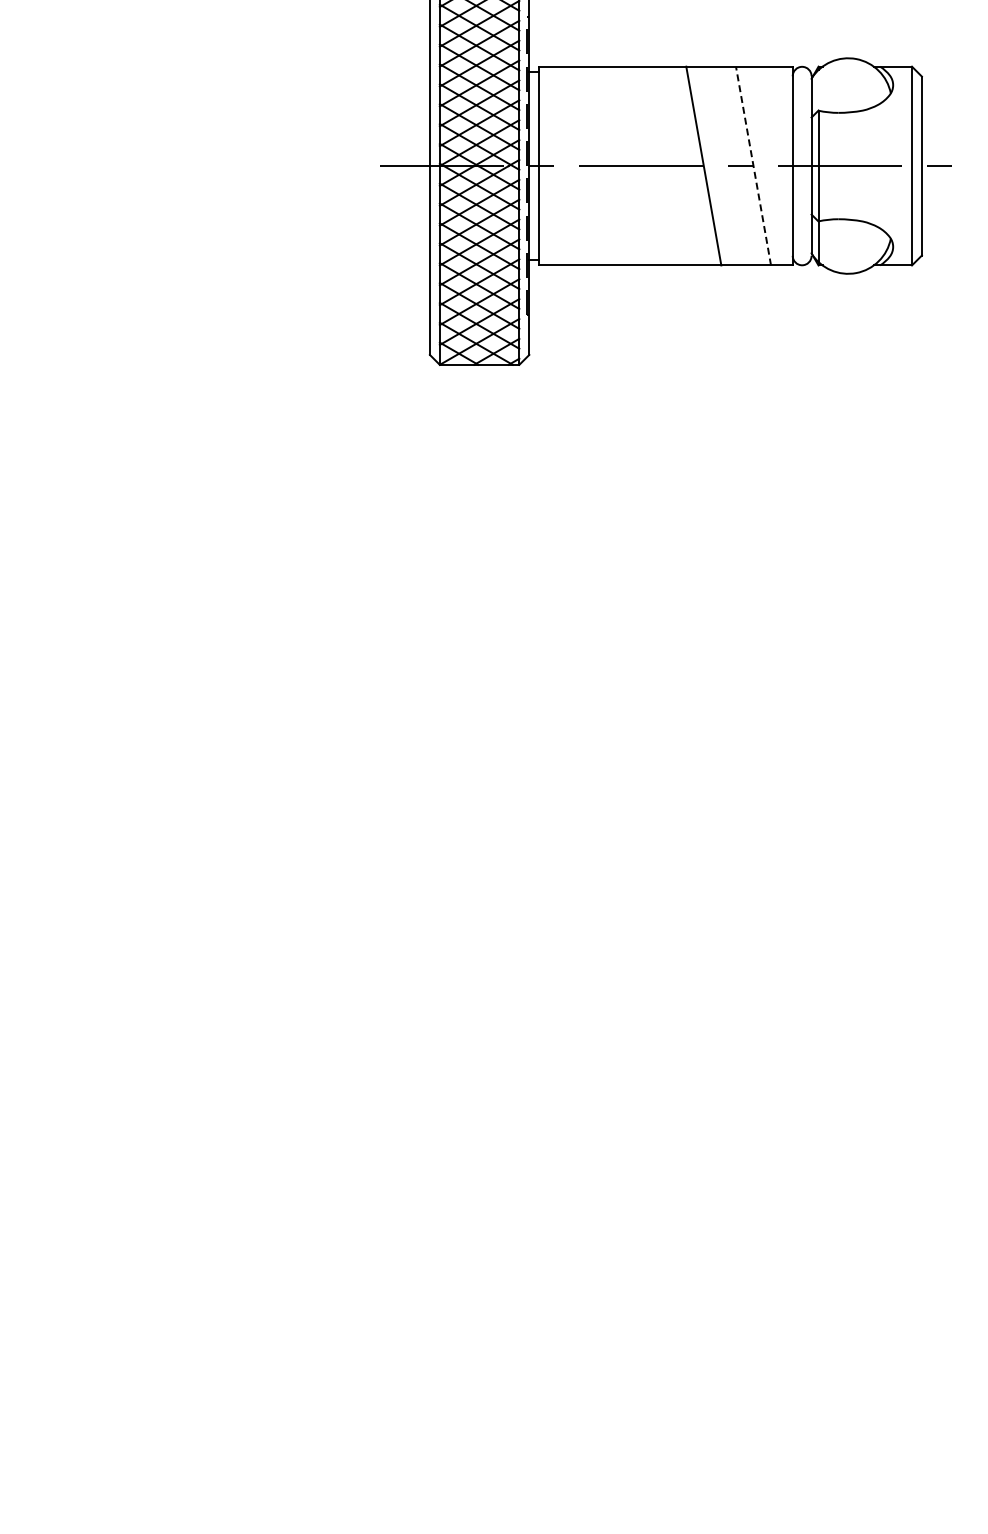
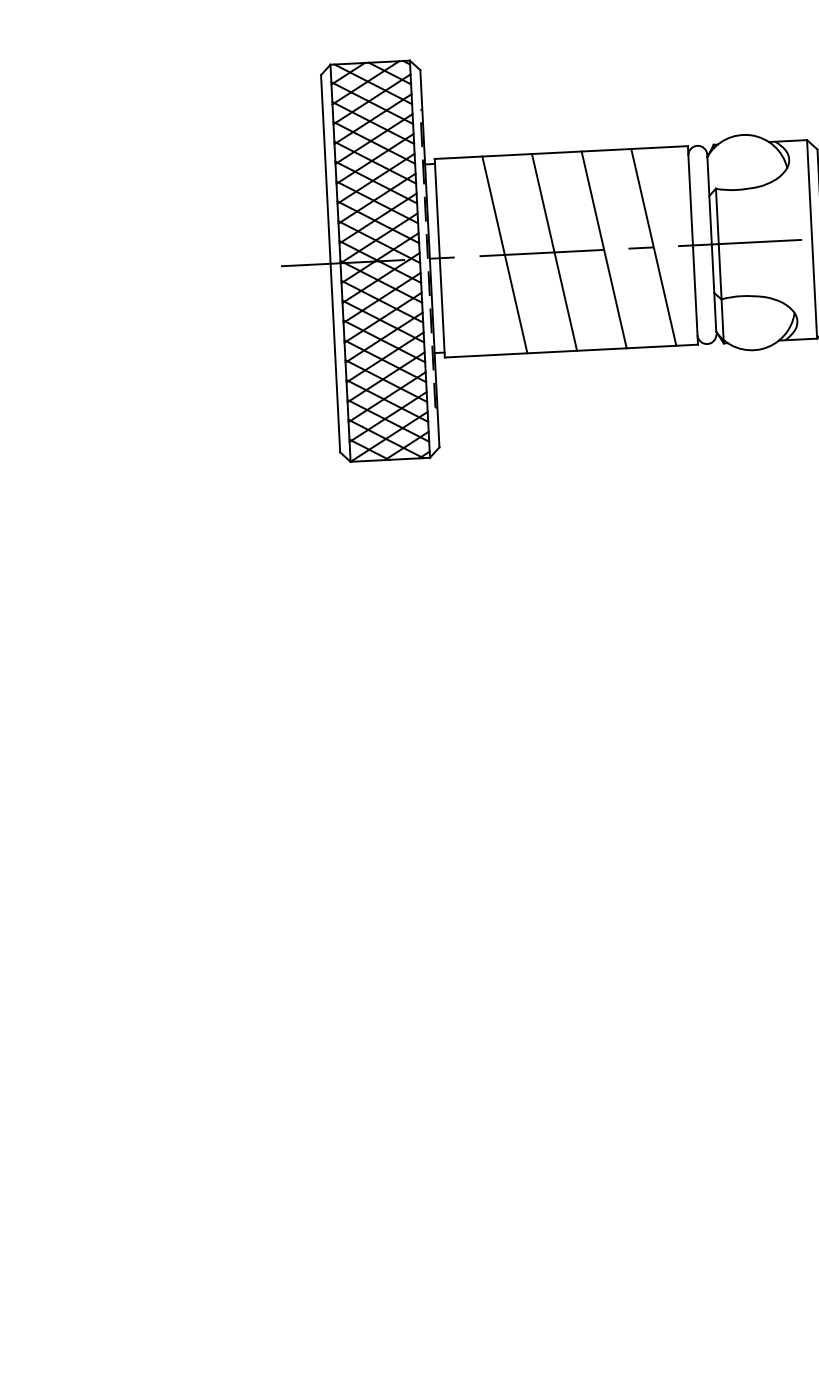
line: (603, 165) -> (503, 254), added
line: (653, 165) -> (553, 251), added
line: (753, 166) -> (653, 247), dashed -> solid

